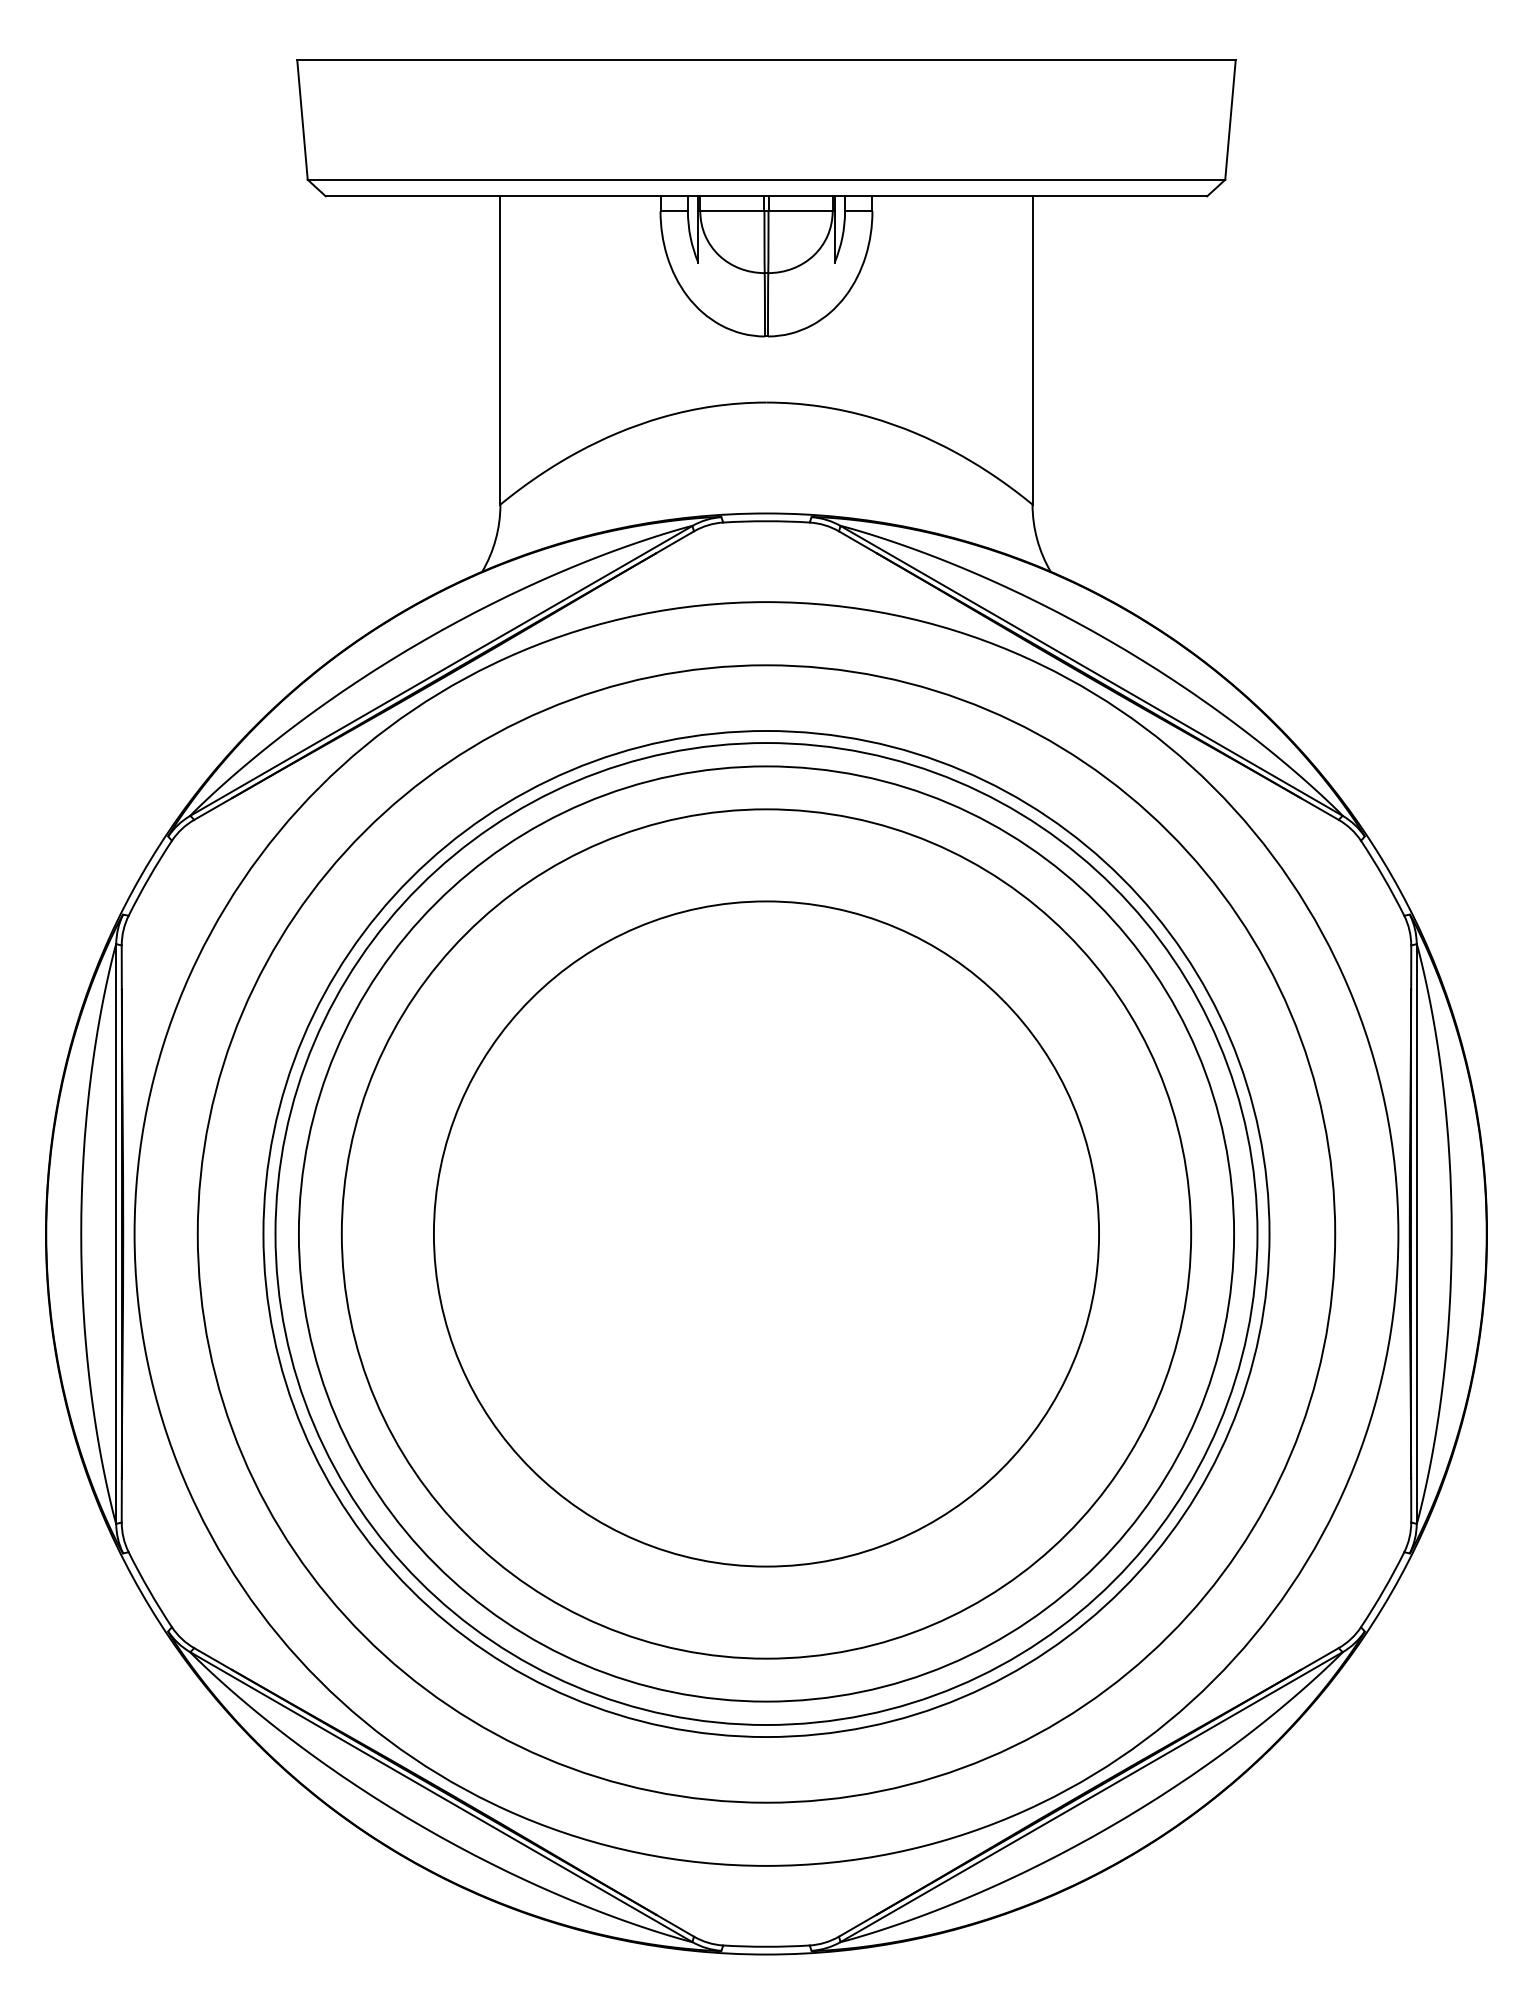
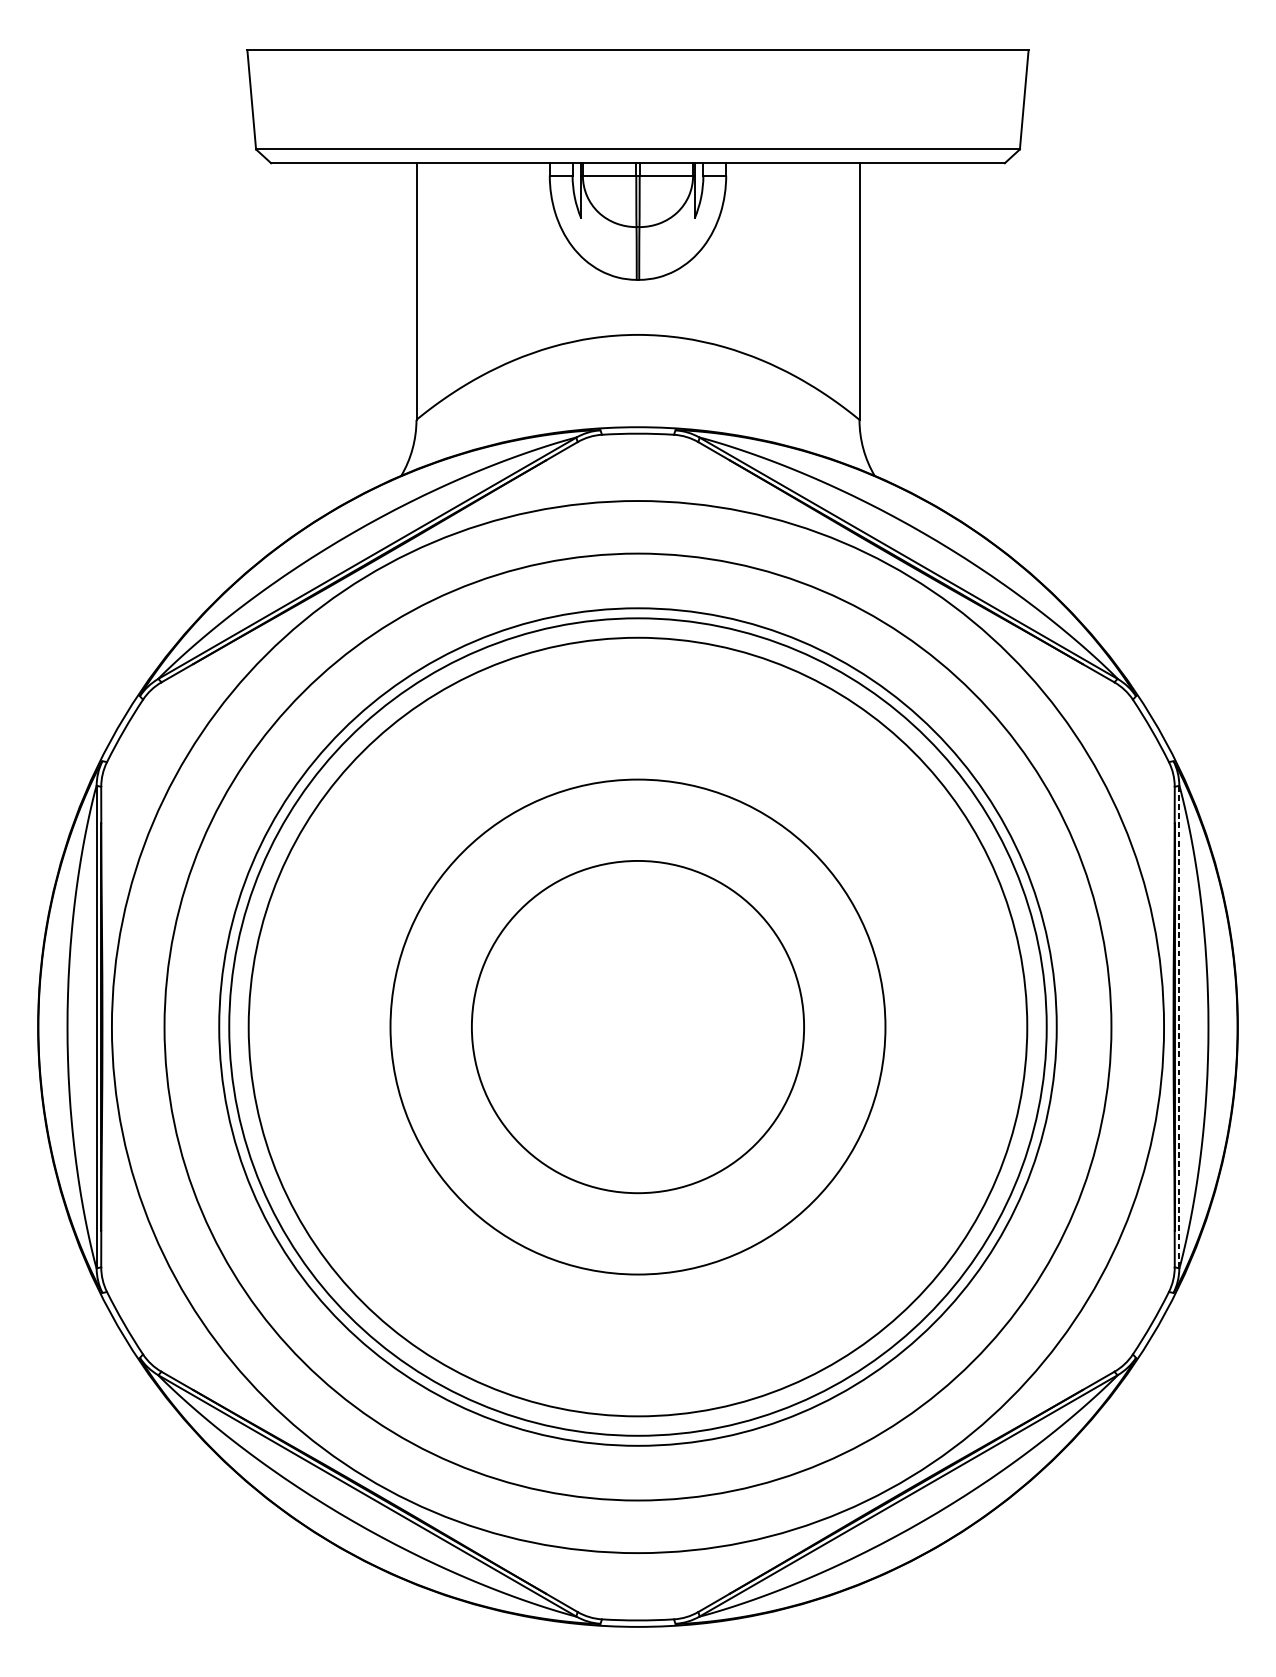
circle: (766, 1233) -> (638, 1026), size x0.6
circle: (766, 1233) -> (638, 1026), size x0.7
line: (1416, 1234) -> (1179, 1027), solid -> dashed

